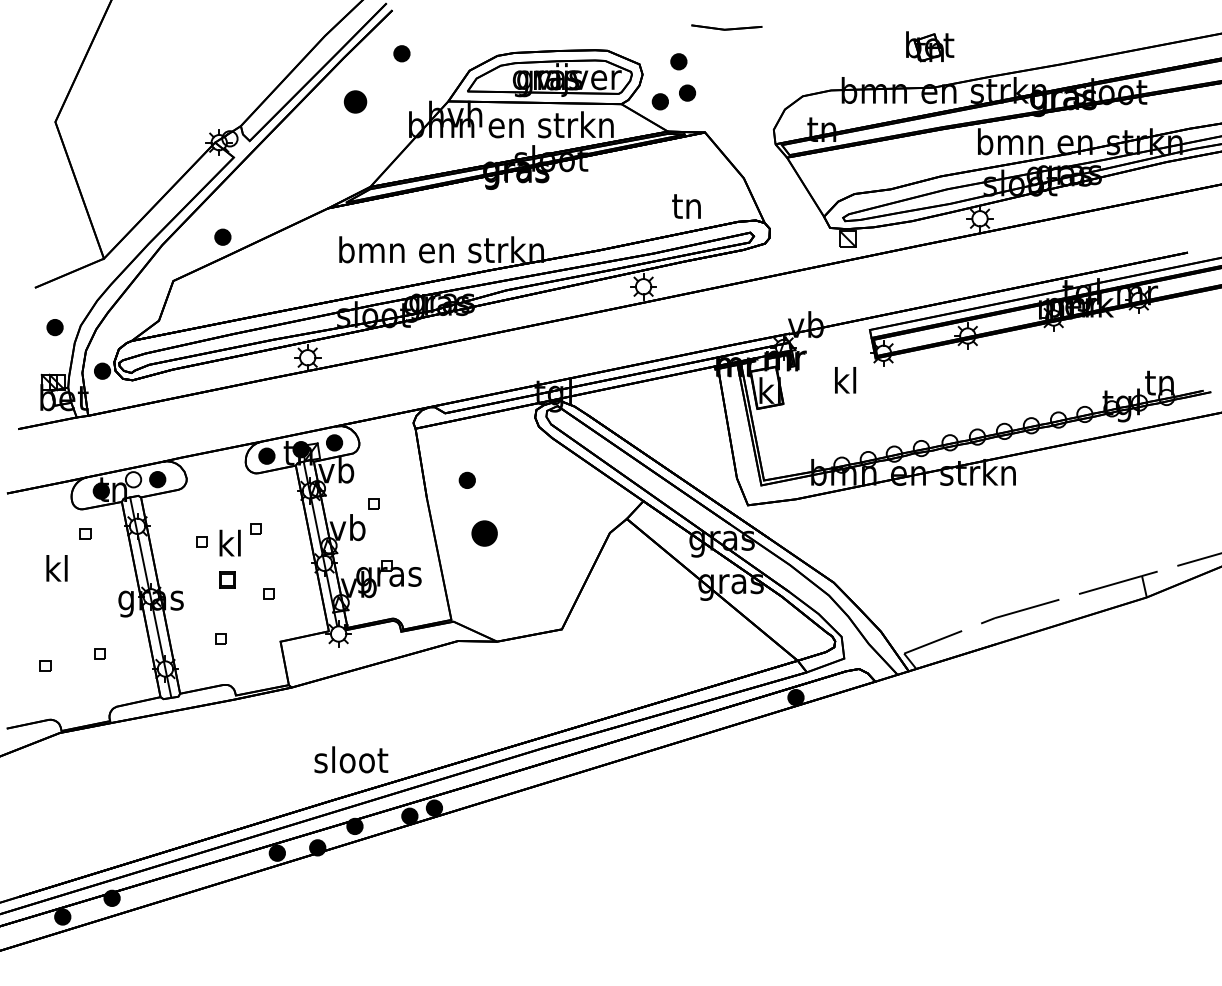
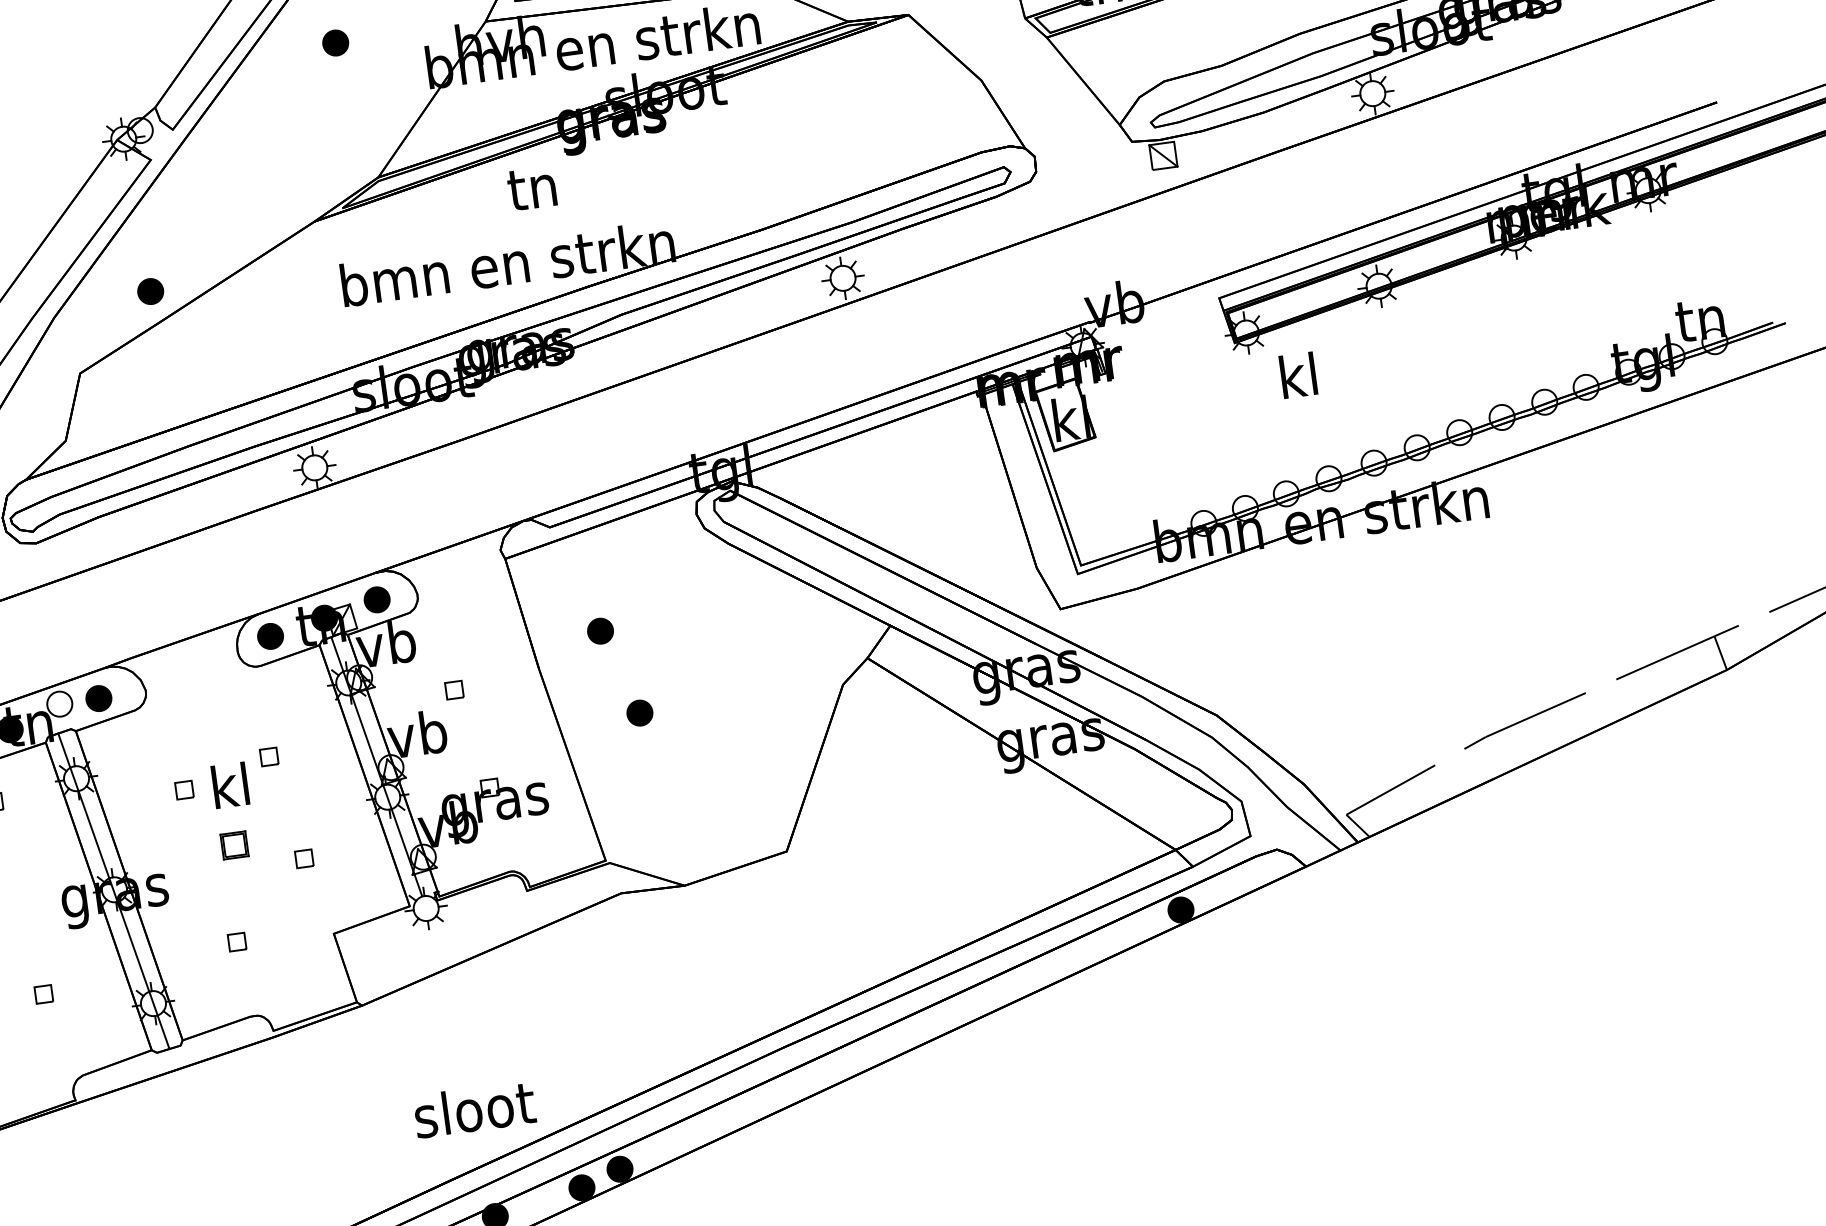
part: (355, 101) -> (335, 42), size x0.71
text: (686, 206) -> (531, 188), moved
text: (845, 380) -> (1298, 375), moved
part: (483, 532) -> (638, 711), size x0.62

